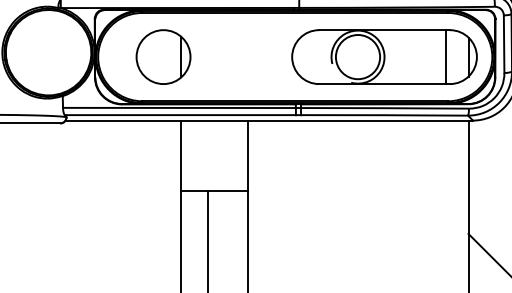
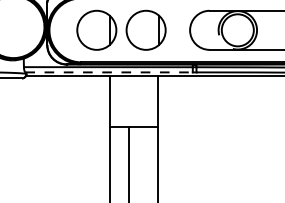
part: (231, 56) -> (146, 29), added
line: (180, 115) -> (109, 72), solid -> dashed

